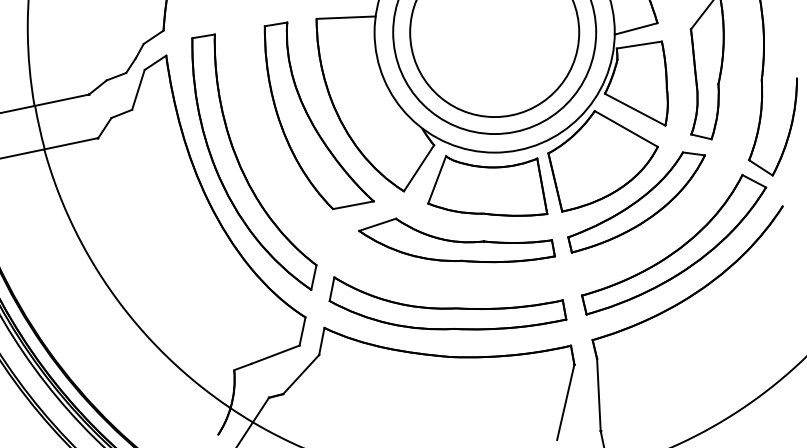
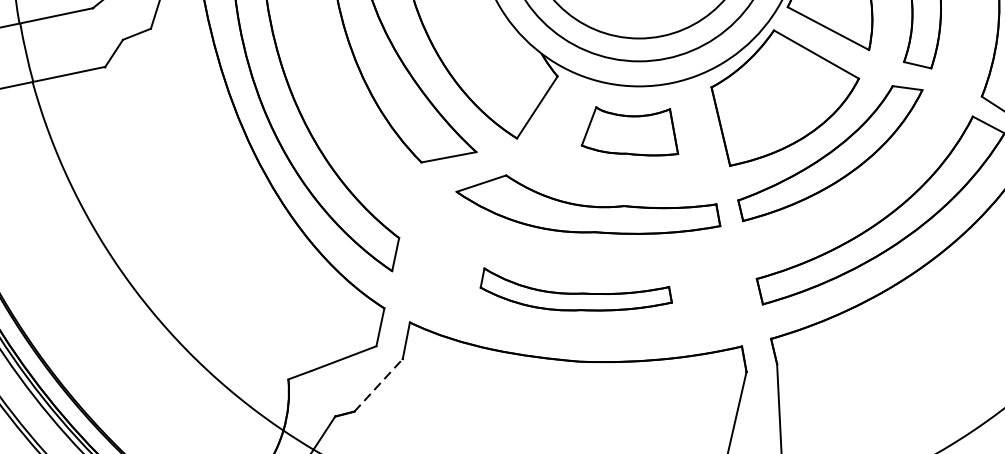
part: (487, 185) -> (629, 130), size x0.6
part: (447, 303) -> (575, 289), size x0.6
line: (301, 374) -> (378, 385), solid -> dashed

